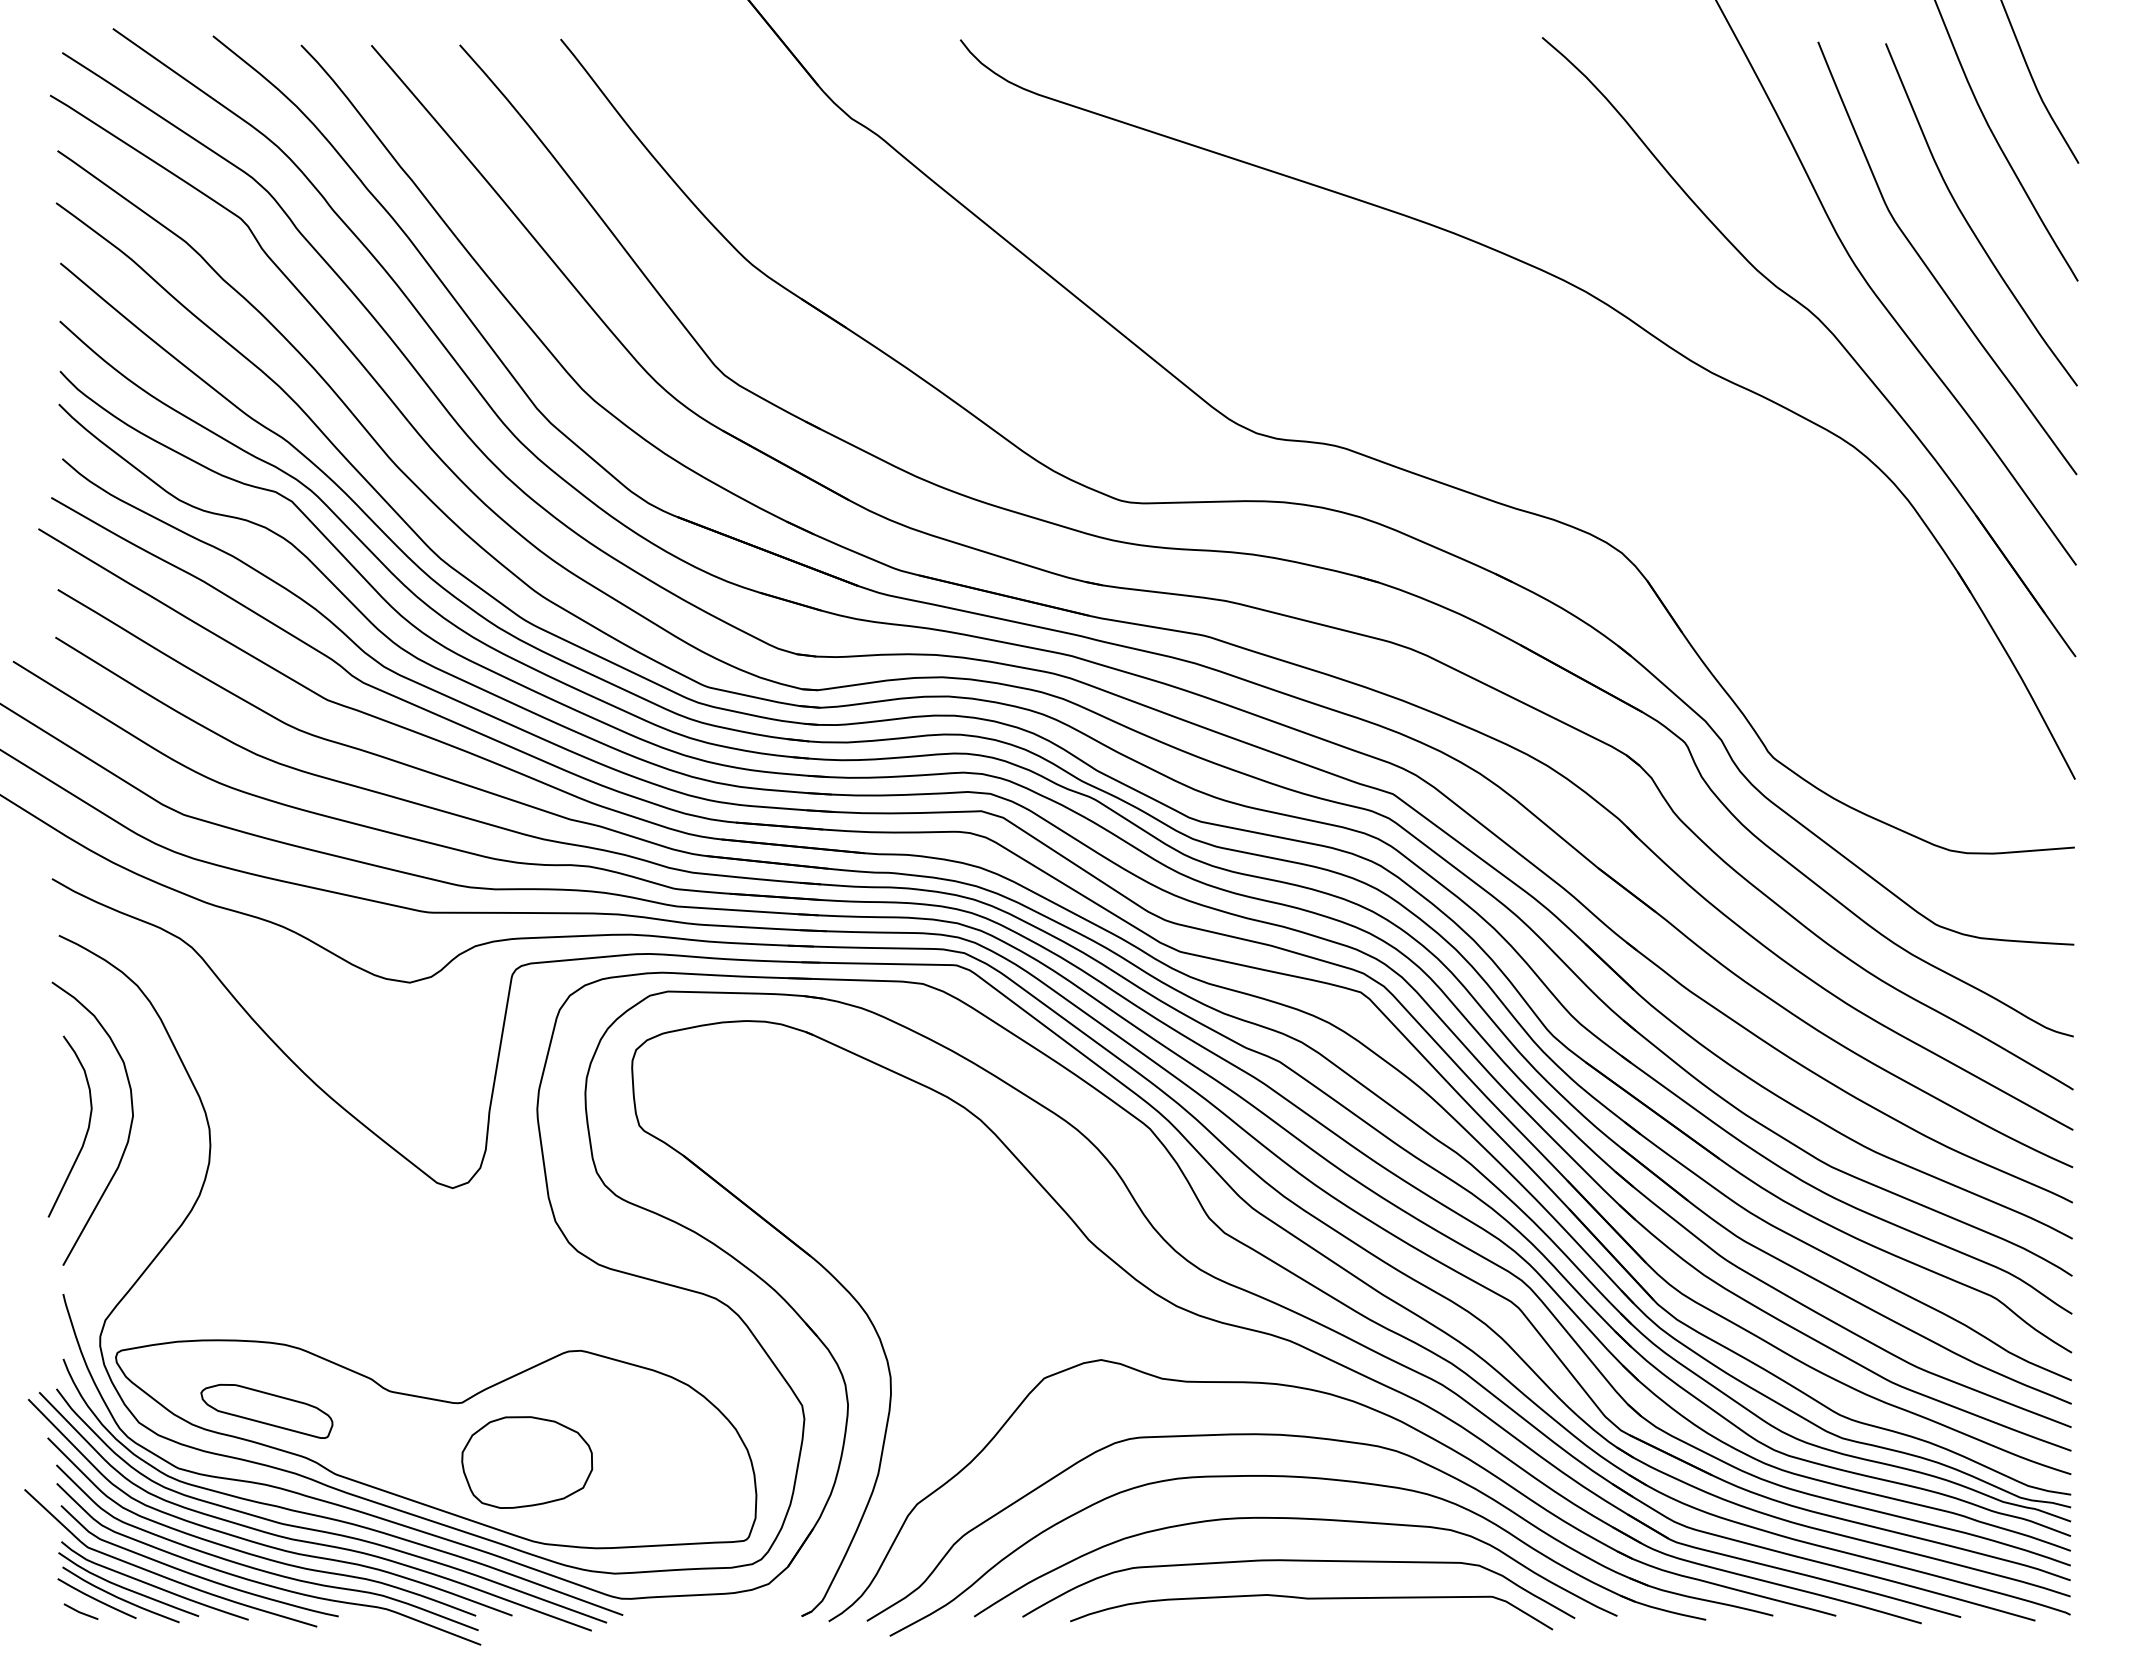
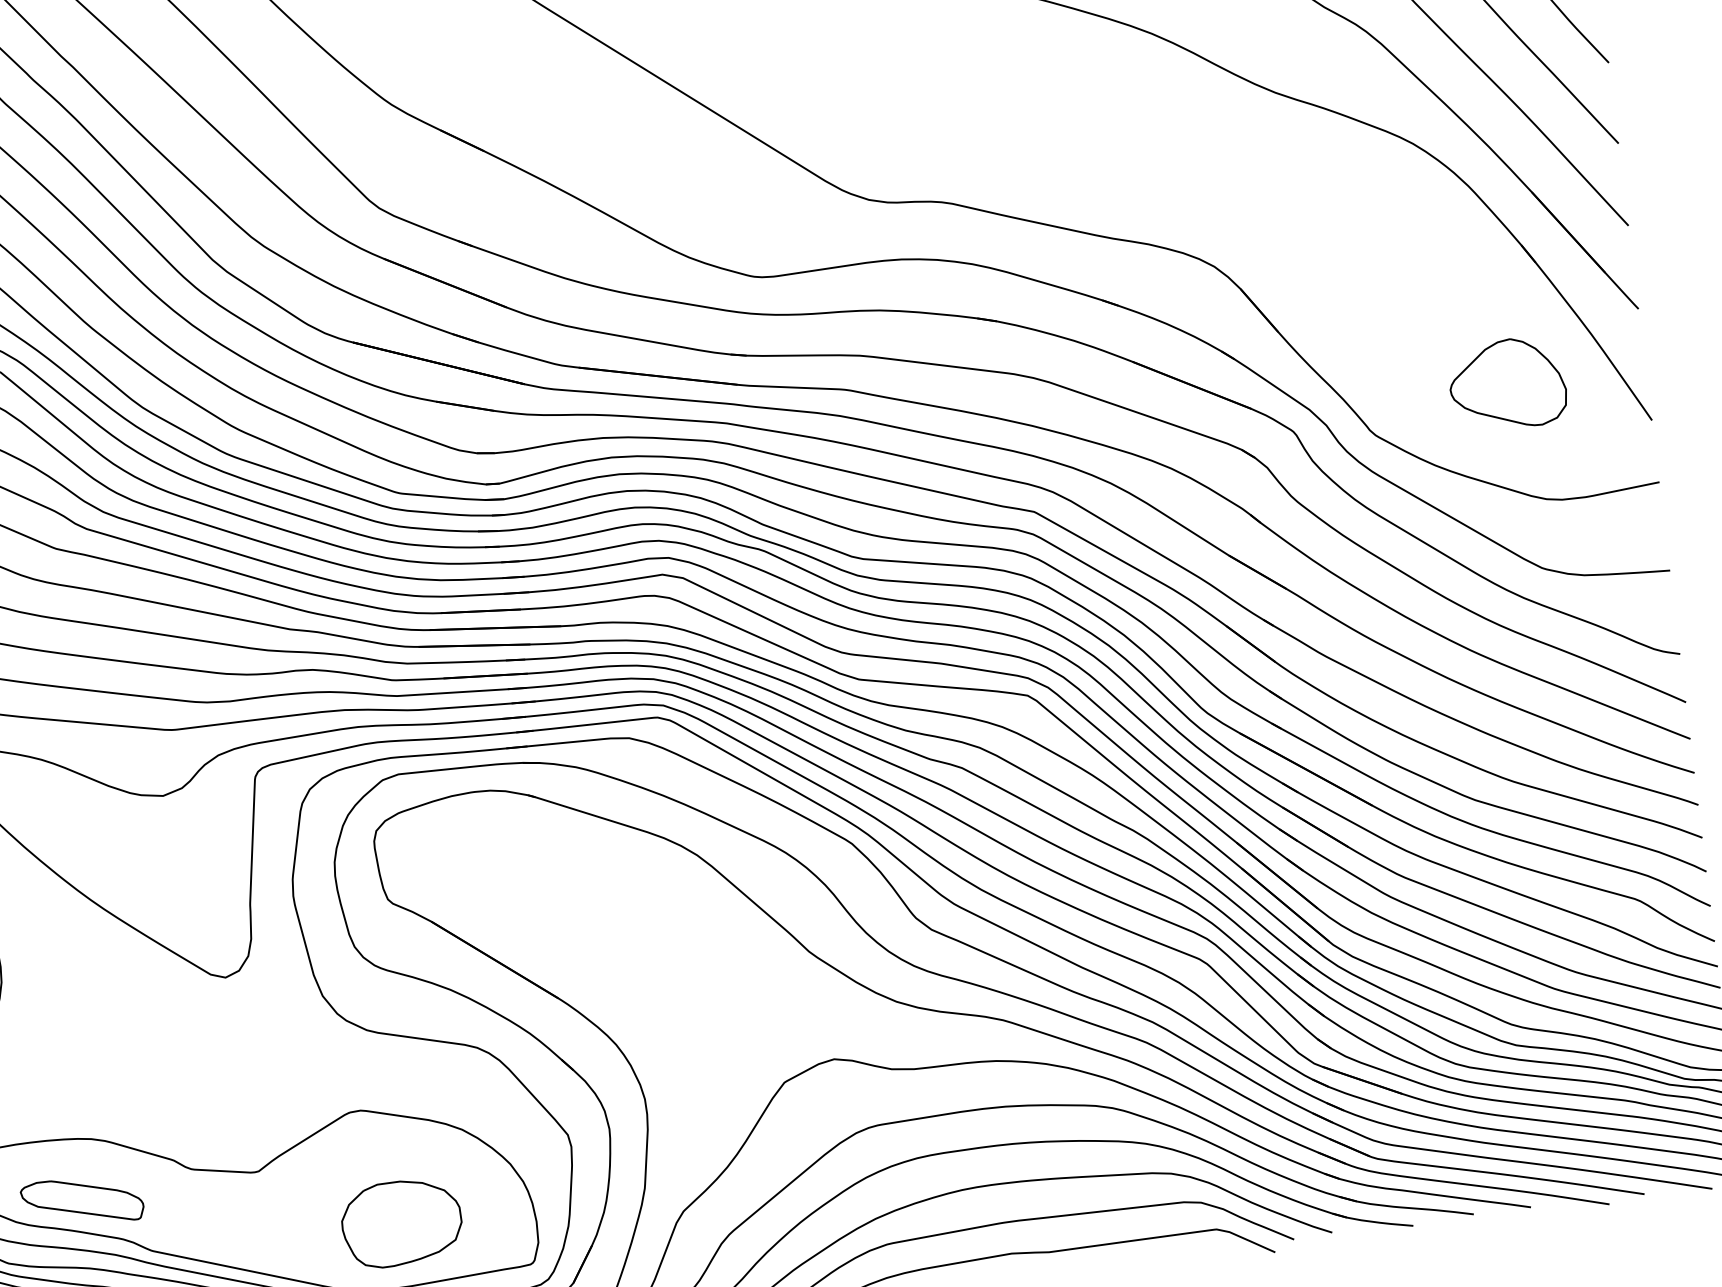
part: (1923, 720) -> (1507, 384), added
part: (527, 1462) -> (402, 1223), moved

